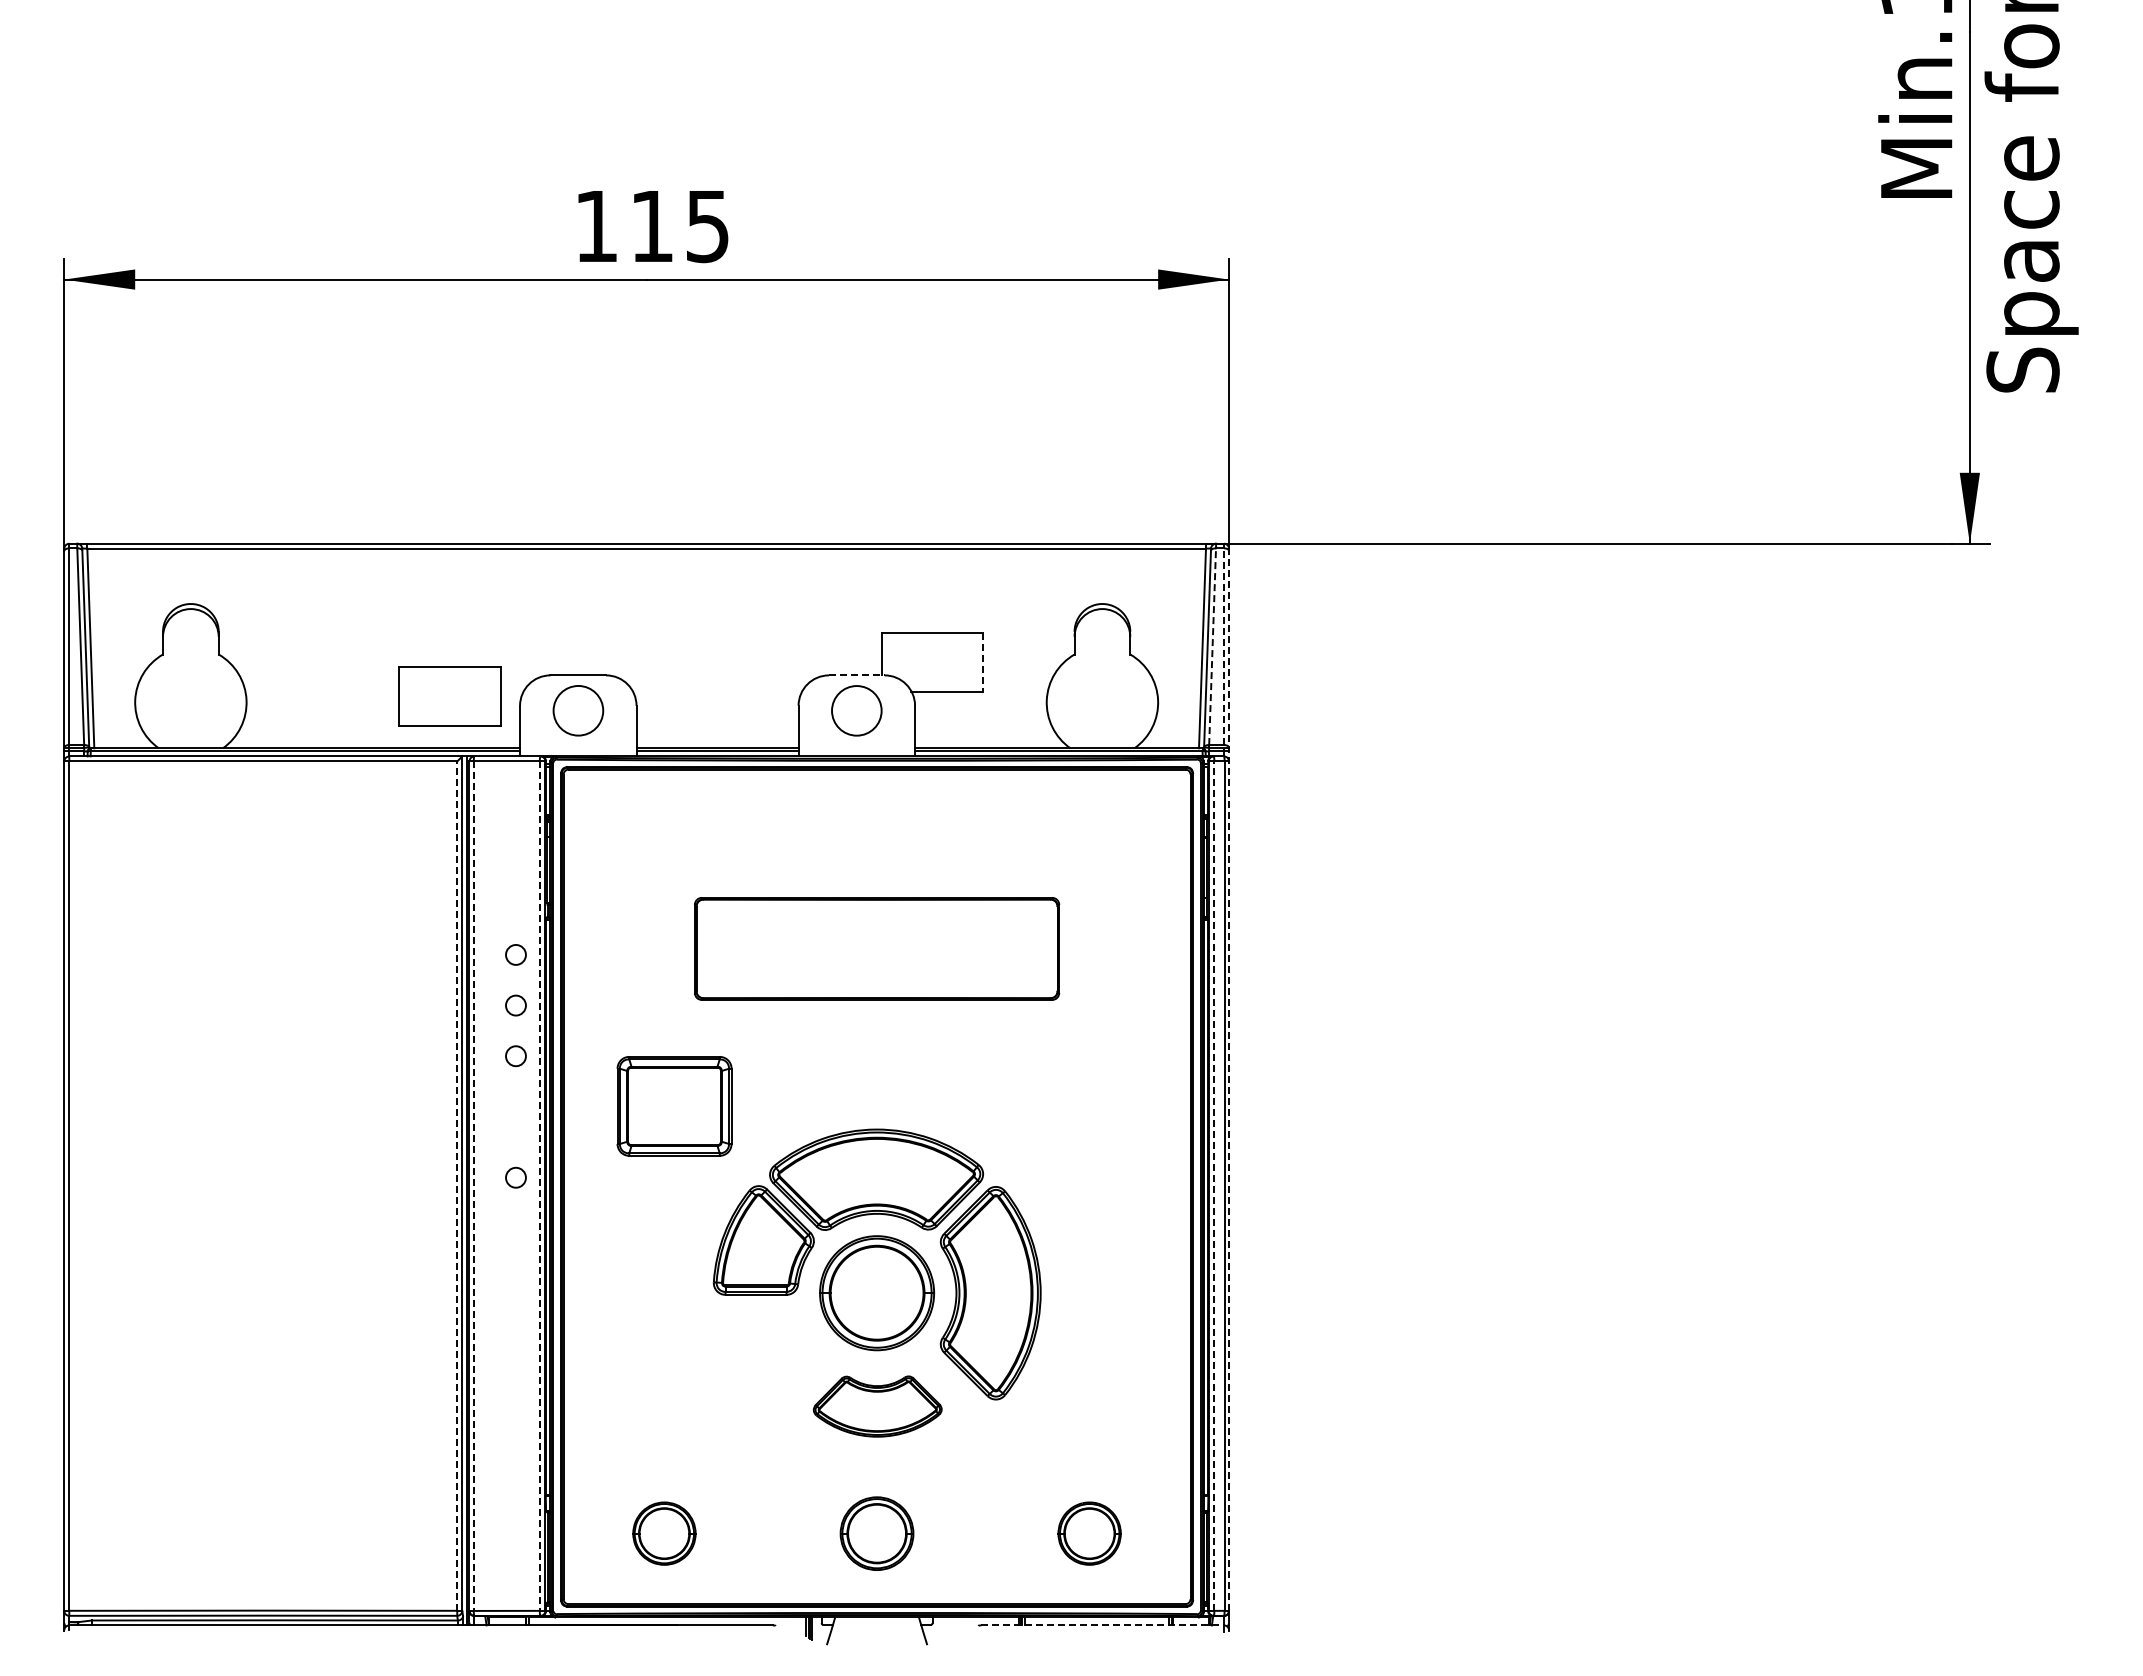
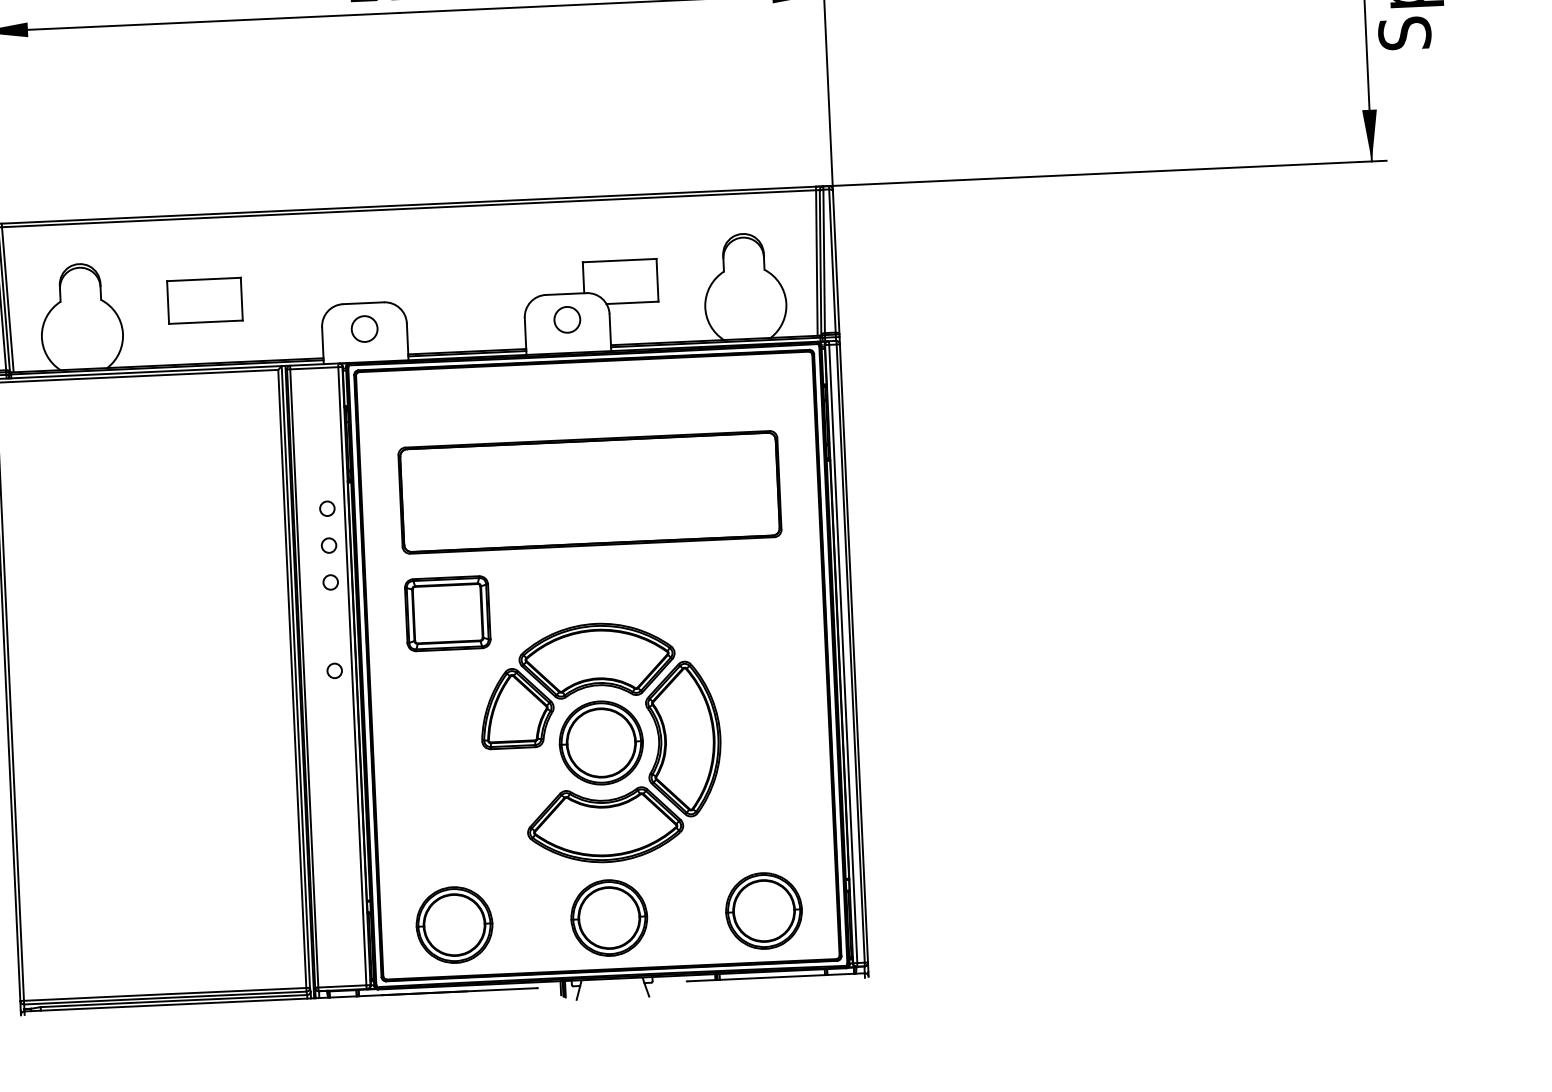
line: (1212, 646) -> (824, 261), dashed -> solid
line: (1223, 649) -> (832, 263), dashed -> solid
line: (982, 662) -> (657, 280), dashed -> solid
line: (856, 675) -> (565, 294), dashed -> solid
part: (449, 696) -> (204, 301), moved
circle: (577, 710) -> (364, 328), size x0.71
circle: (856, 710) -> (567, 319), size x0.71
part: (876, 948) -> (589, 492), size x1.43
line: (1229, 1079) -> (850, 575), dashed -> solid
line: (457, 1186) -> (292, 679), dashed -> solid
line: (473, 1186) -> (304, 678), dashed -> solid
line: (539, 1186) -> (352, 676), dashed -> solid
line: (1214, 1186) -> (843, 654), dashed -> solid
part: (877, 1406) -> (605, 825), size x1.67
part: (664, 1533) -> (454, 924), size x1.67
part: (876, 1533) -> (608, 917), size x1.43
part: (1089, 1533) -> (763, 910), size x1.67
line: (1103, 1625) -> (777, 977), dashed -> solid

